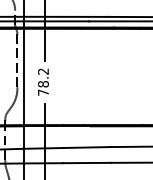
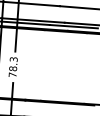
text: (43, 71) -> (13, 59), 78.2 -> 78.3

